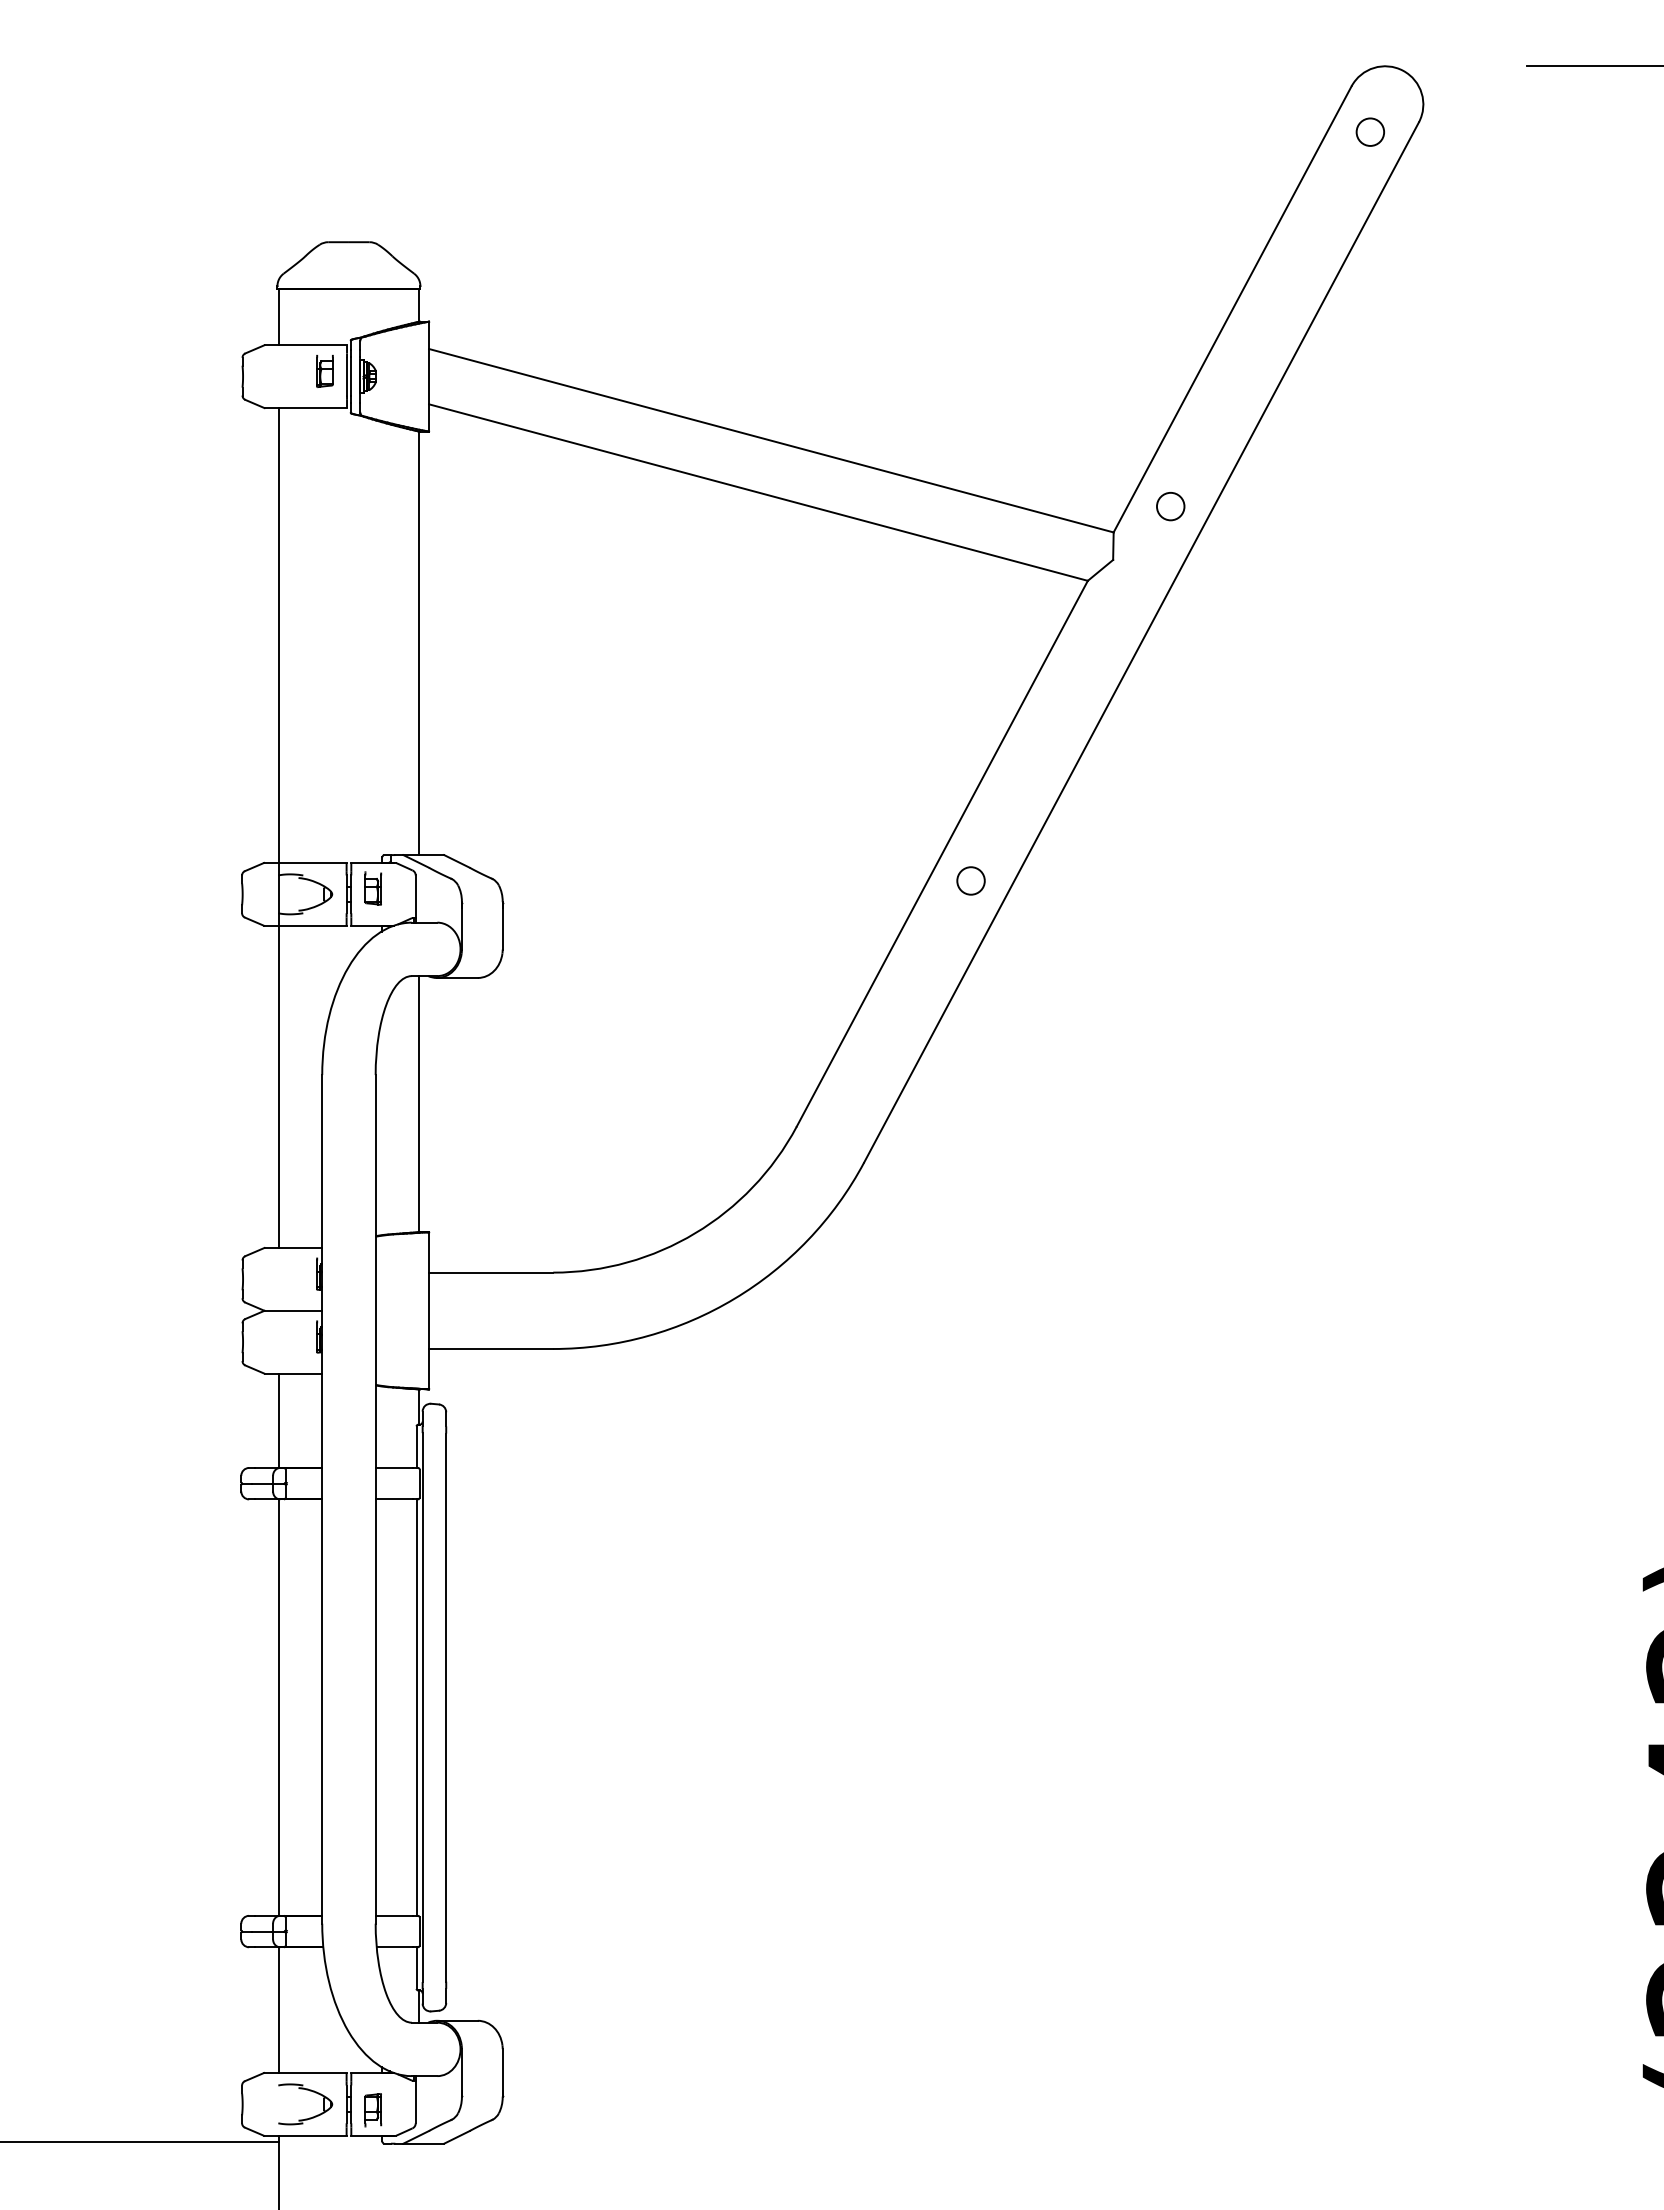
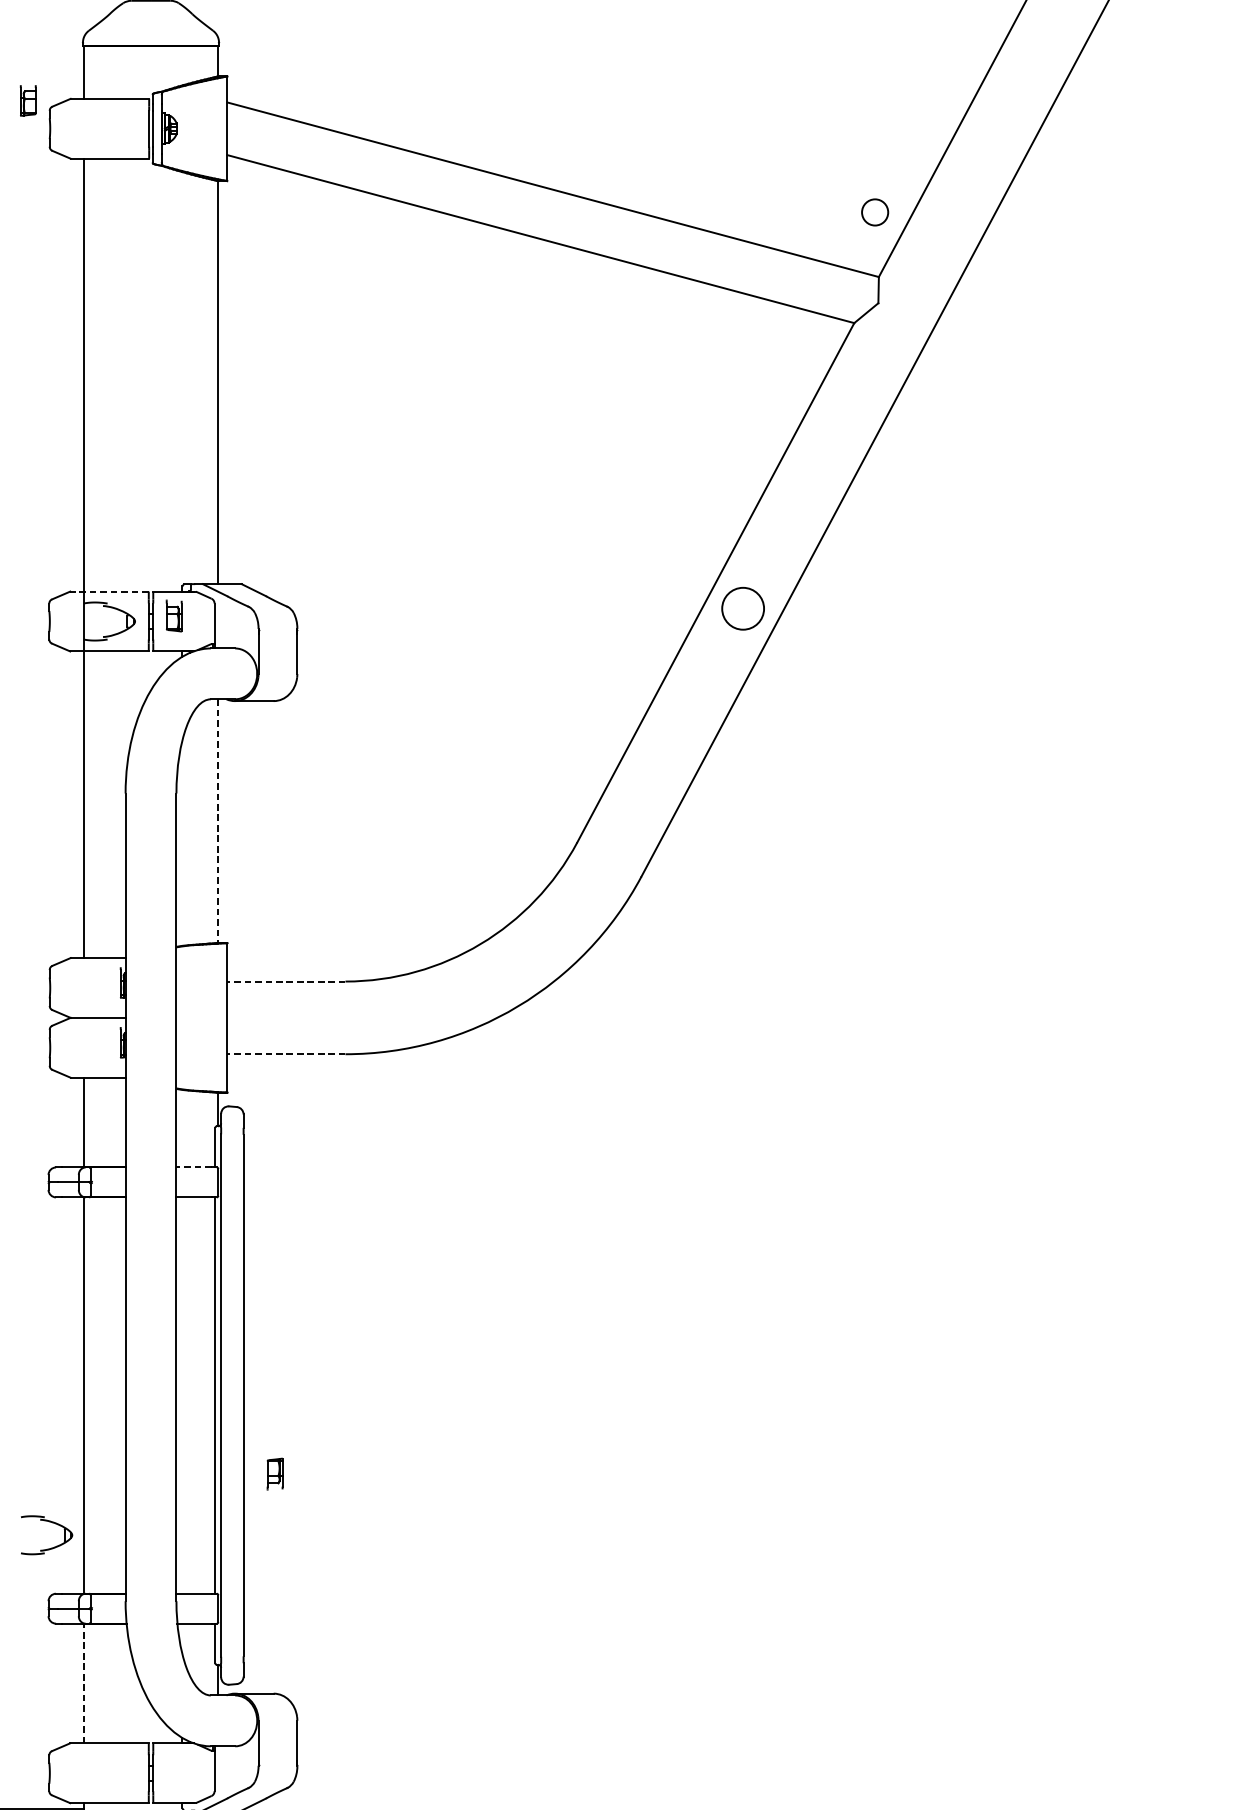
part: (324, 371) -> (27, 101), moved
circle: (1170, 506) -> (874, 212), moved
line: (304, 862) -> (108, 591), solid -> dashed
circle: (970, 880) -> (742, 608), size x1.6
line: (418, 1104) -> (217, 821), solid -> dashed
line: (490, 1272) -> (285, 981), solid -> dashed
line: (490, 1349) -> (285, 1054), solid -> dashed
line: (394, 1467) -> (194, 1167), solid -> dashed
line: (278, 2010) -> (83, 1683), solid -> dashed
part: (309, 2091) -> (50, 1523), moved
part: (373, 2110) -> (275, 1474), moved

